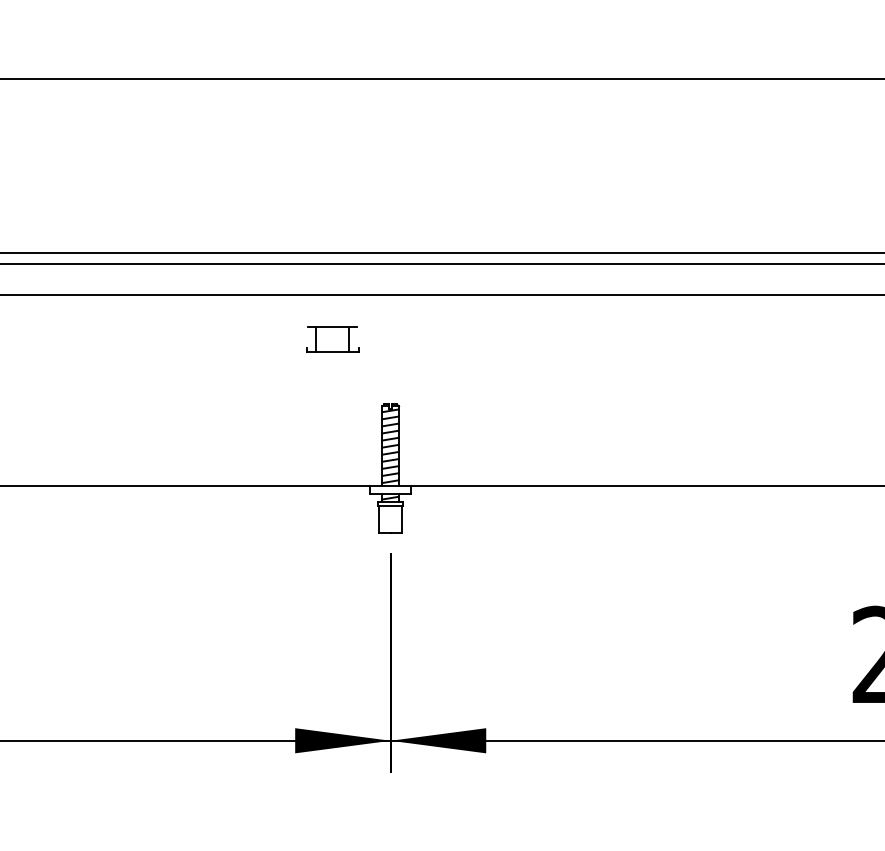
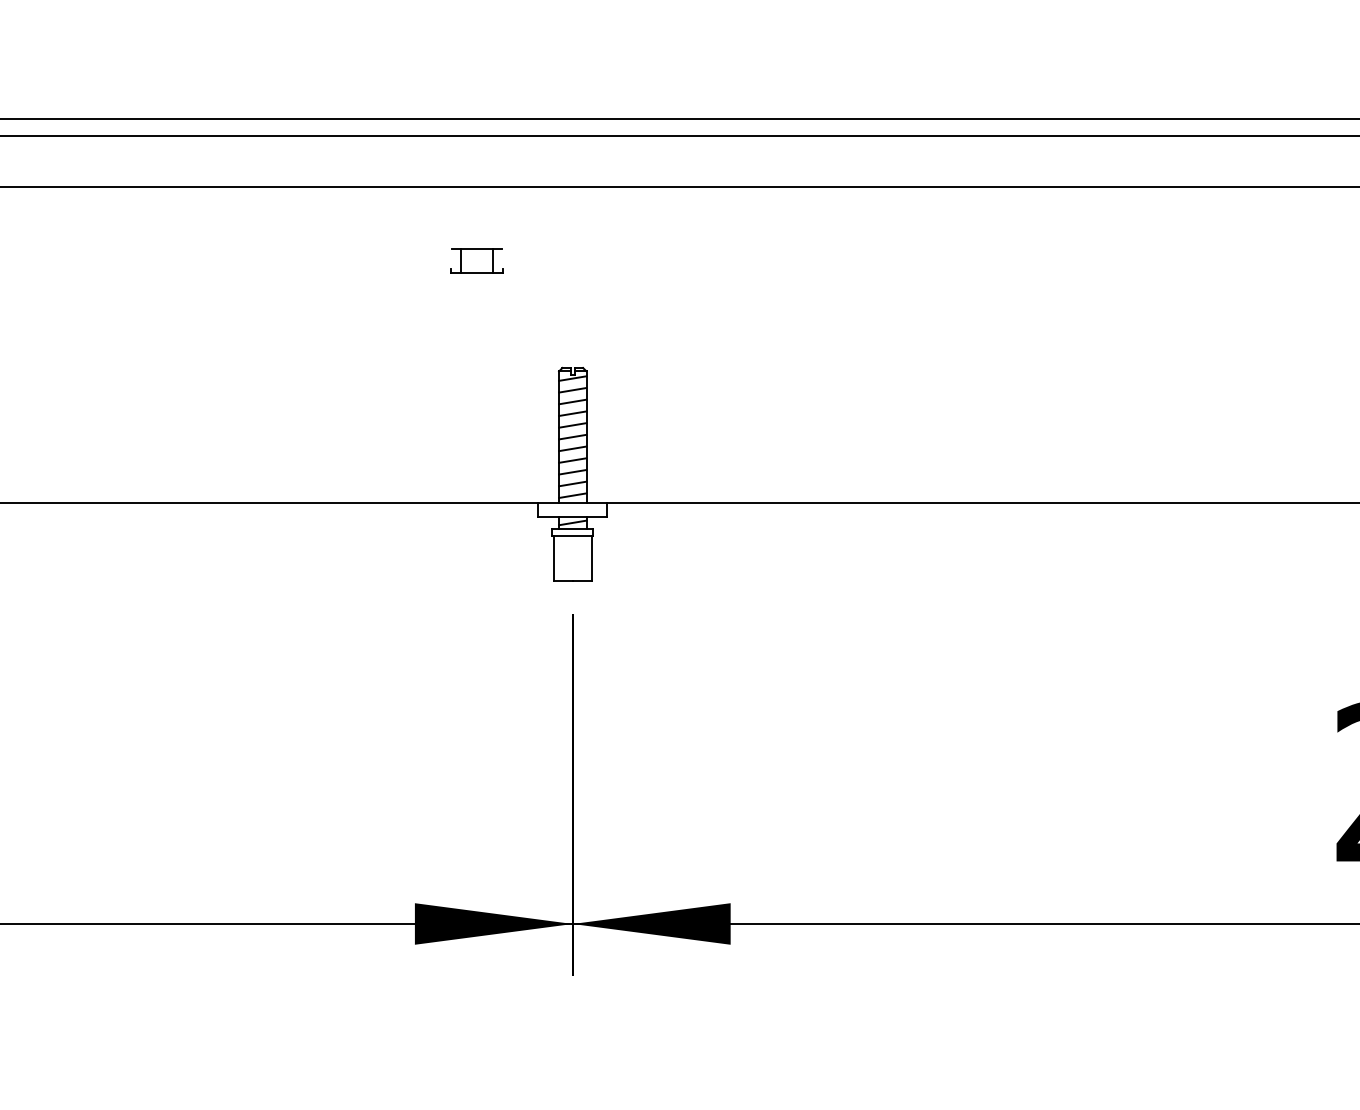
part: (332, 339) -> (476, 260), size x0.6

